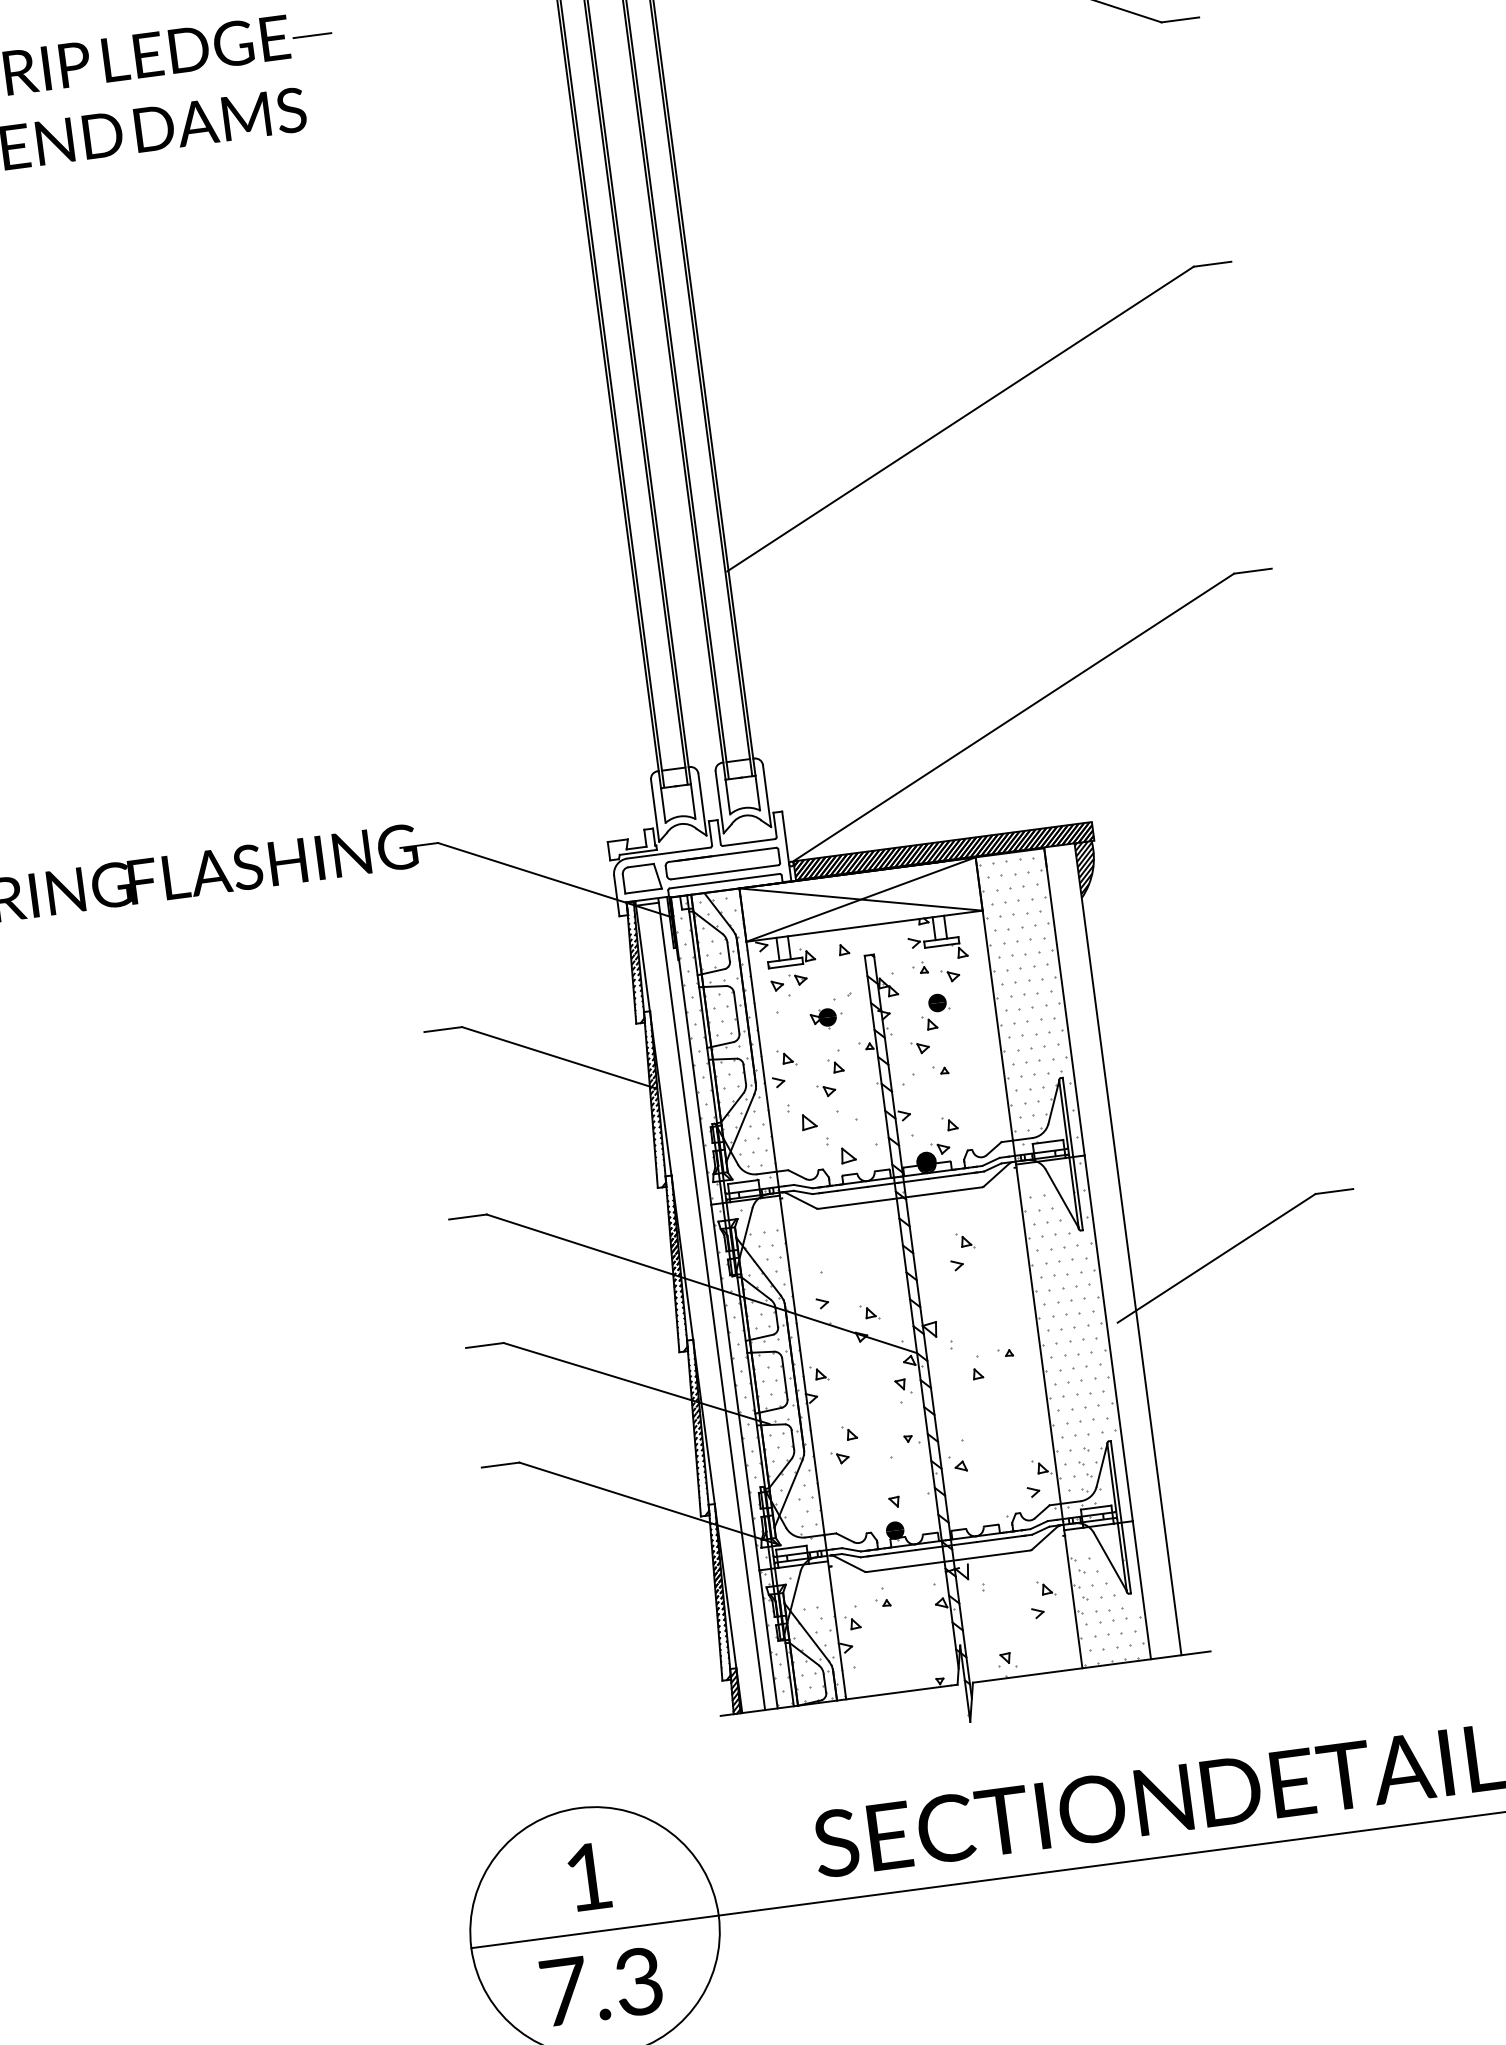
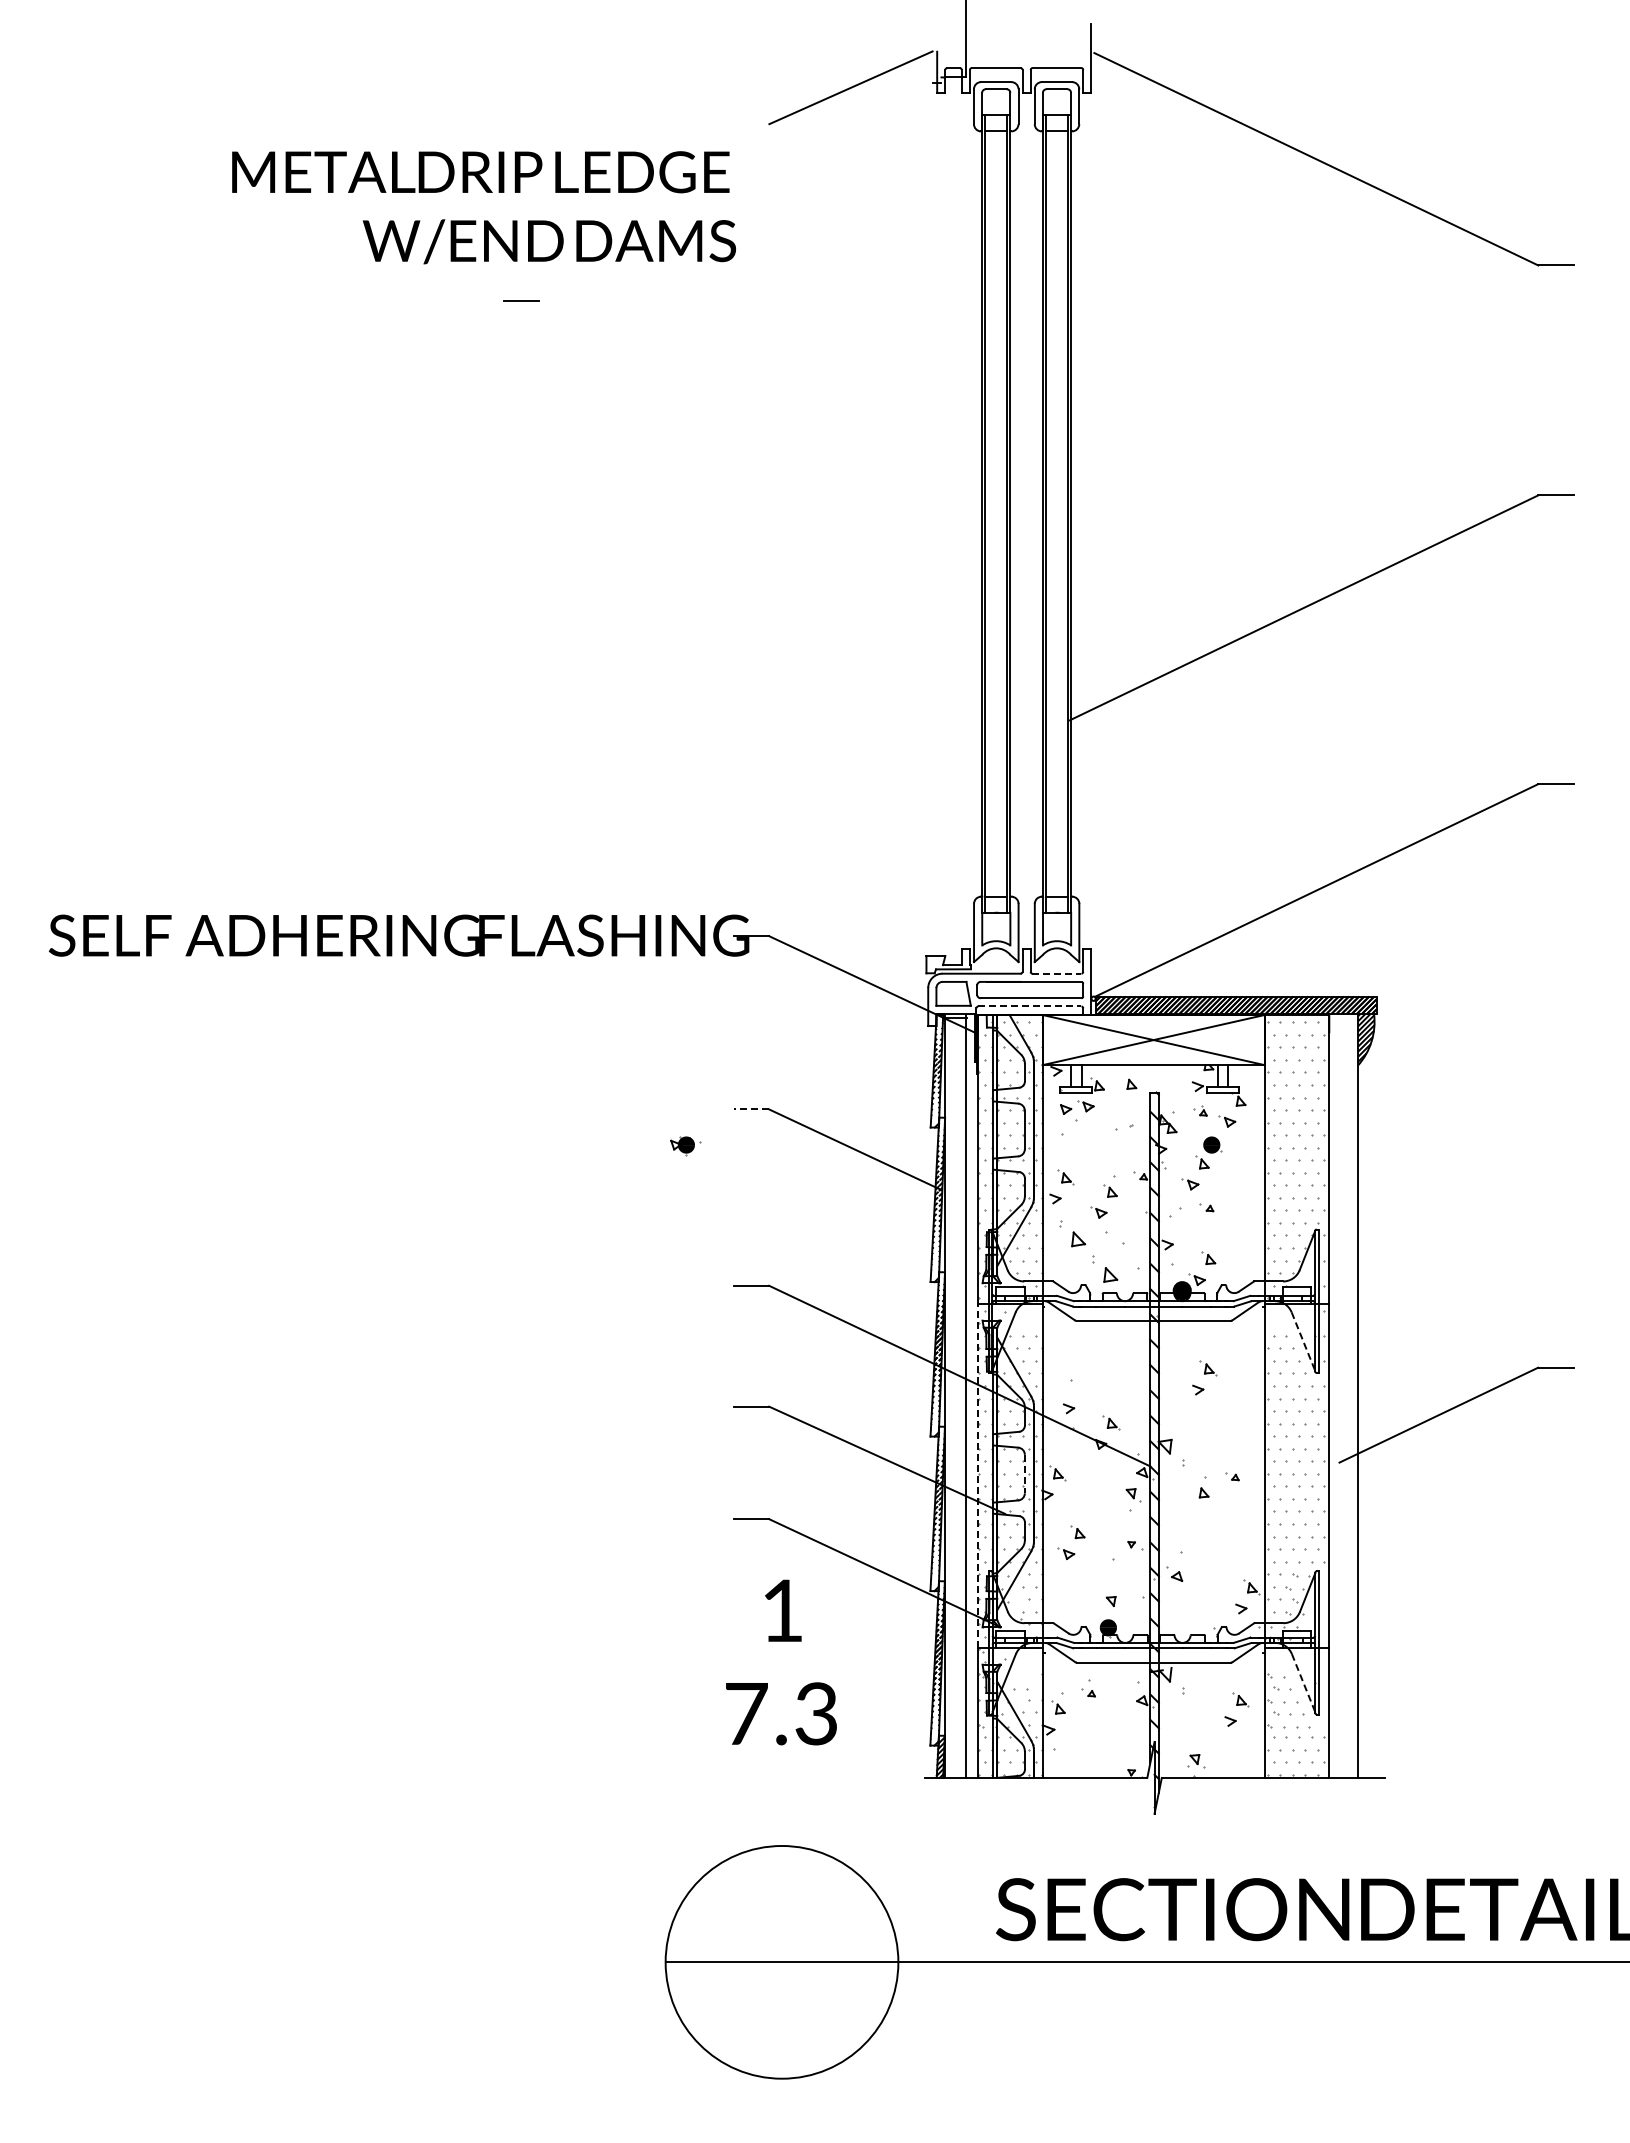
line: (312, 34) -> (521, 300), moved
line: (749, 842) -> (1057, 973), solid -> dashed
line: (724, 881) -> (1029, 1006), solid -> dashed
part: (826, 1019) -> (685, 1146), moved
line: (443, 1029) -> (751, 1109), solid -> dashed
line: (1062, 1198) -> (1303, 1341), solid -> dashed
line: (784, 1379) -> (1024, 1474), solid -> dashed
line: (735, 1386) -> (978, 1475), solid -> dashed
line: (1110, 1561) -> (1303, 1682), solid -> dashed
text: (594, 1932) -> (781, 1662), moved

